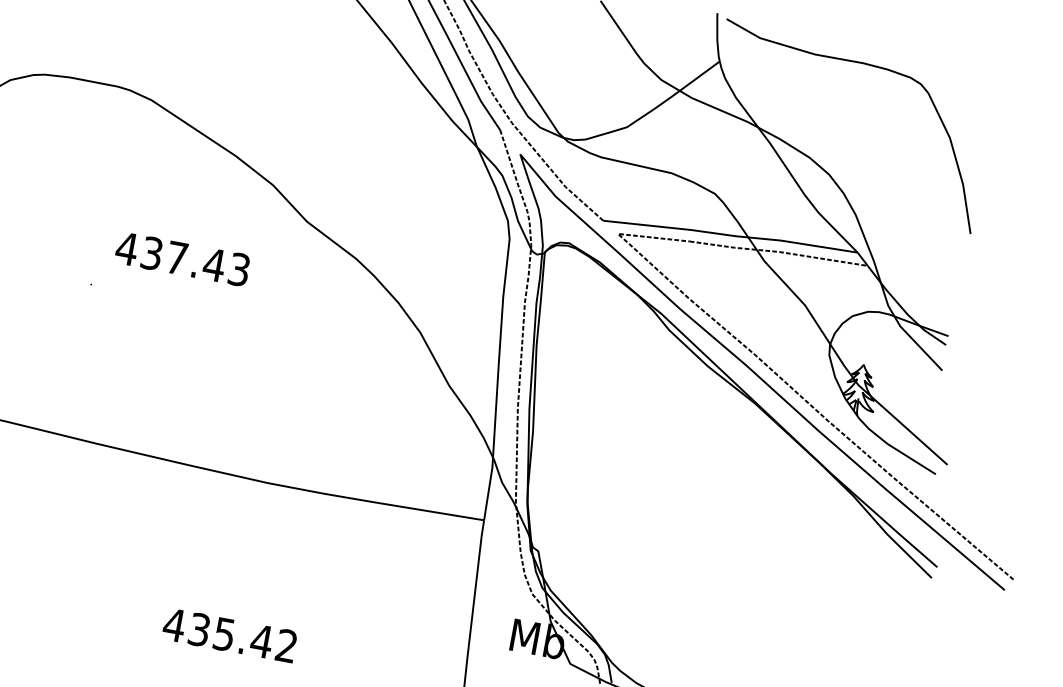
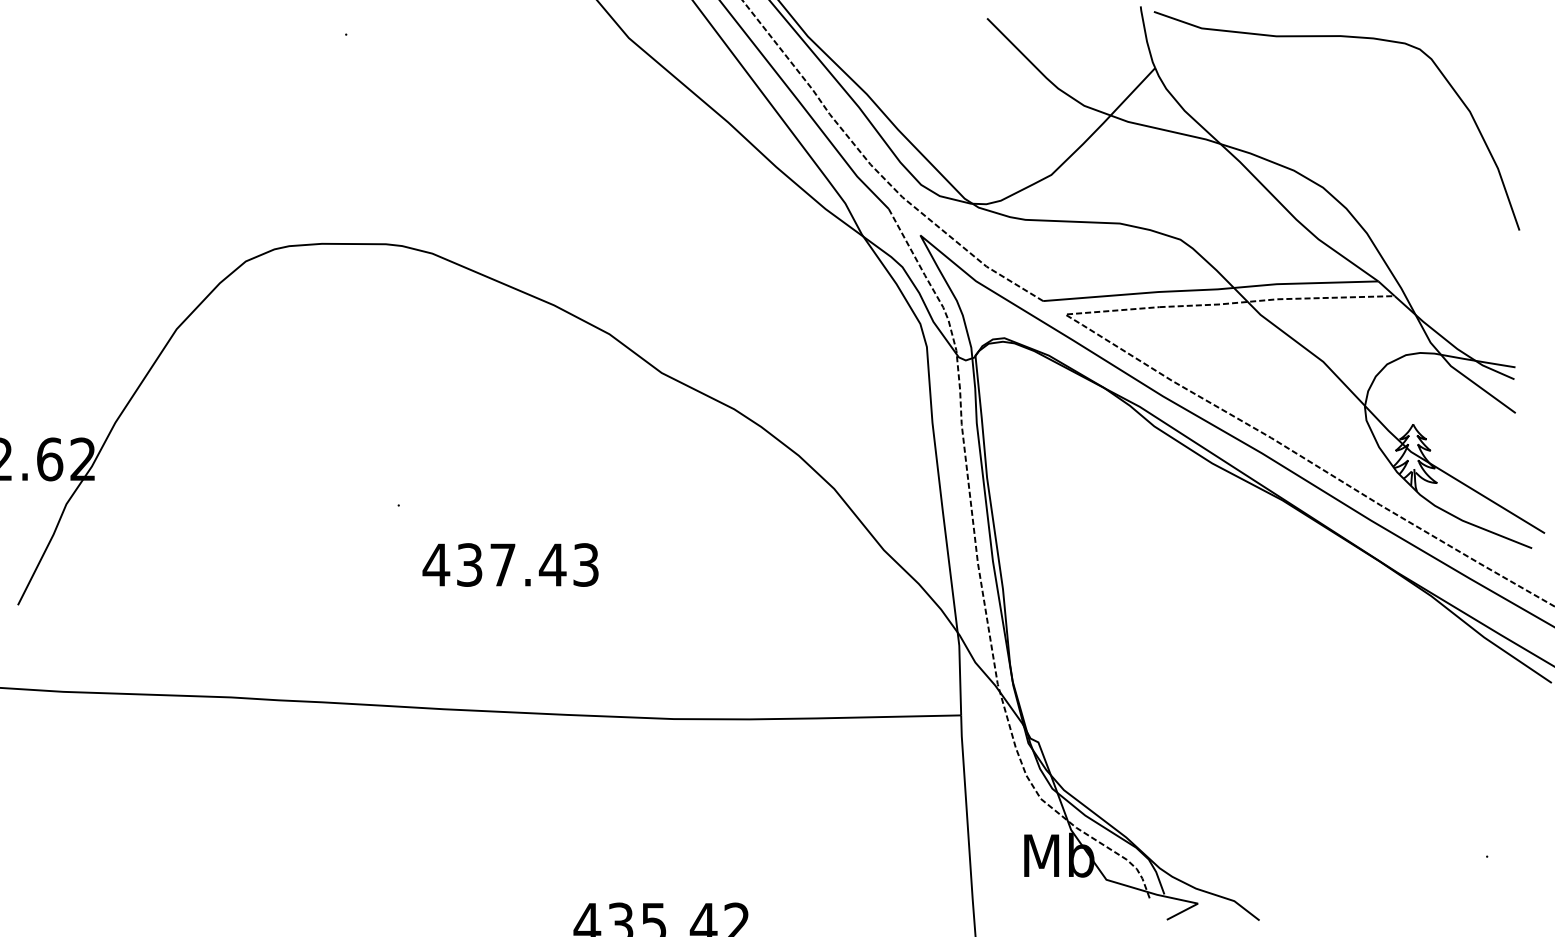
text: (182, 258) -> (510, 564), moved

